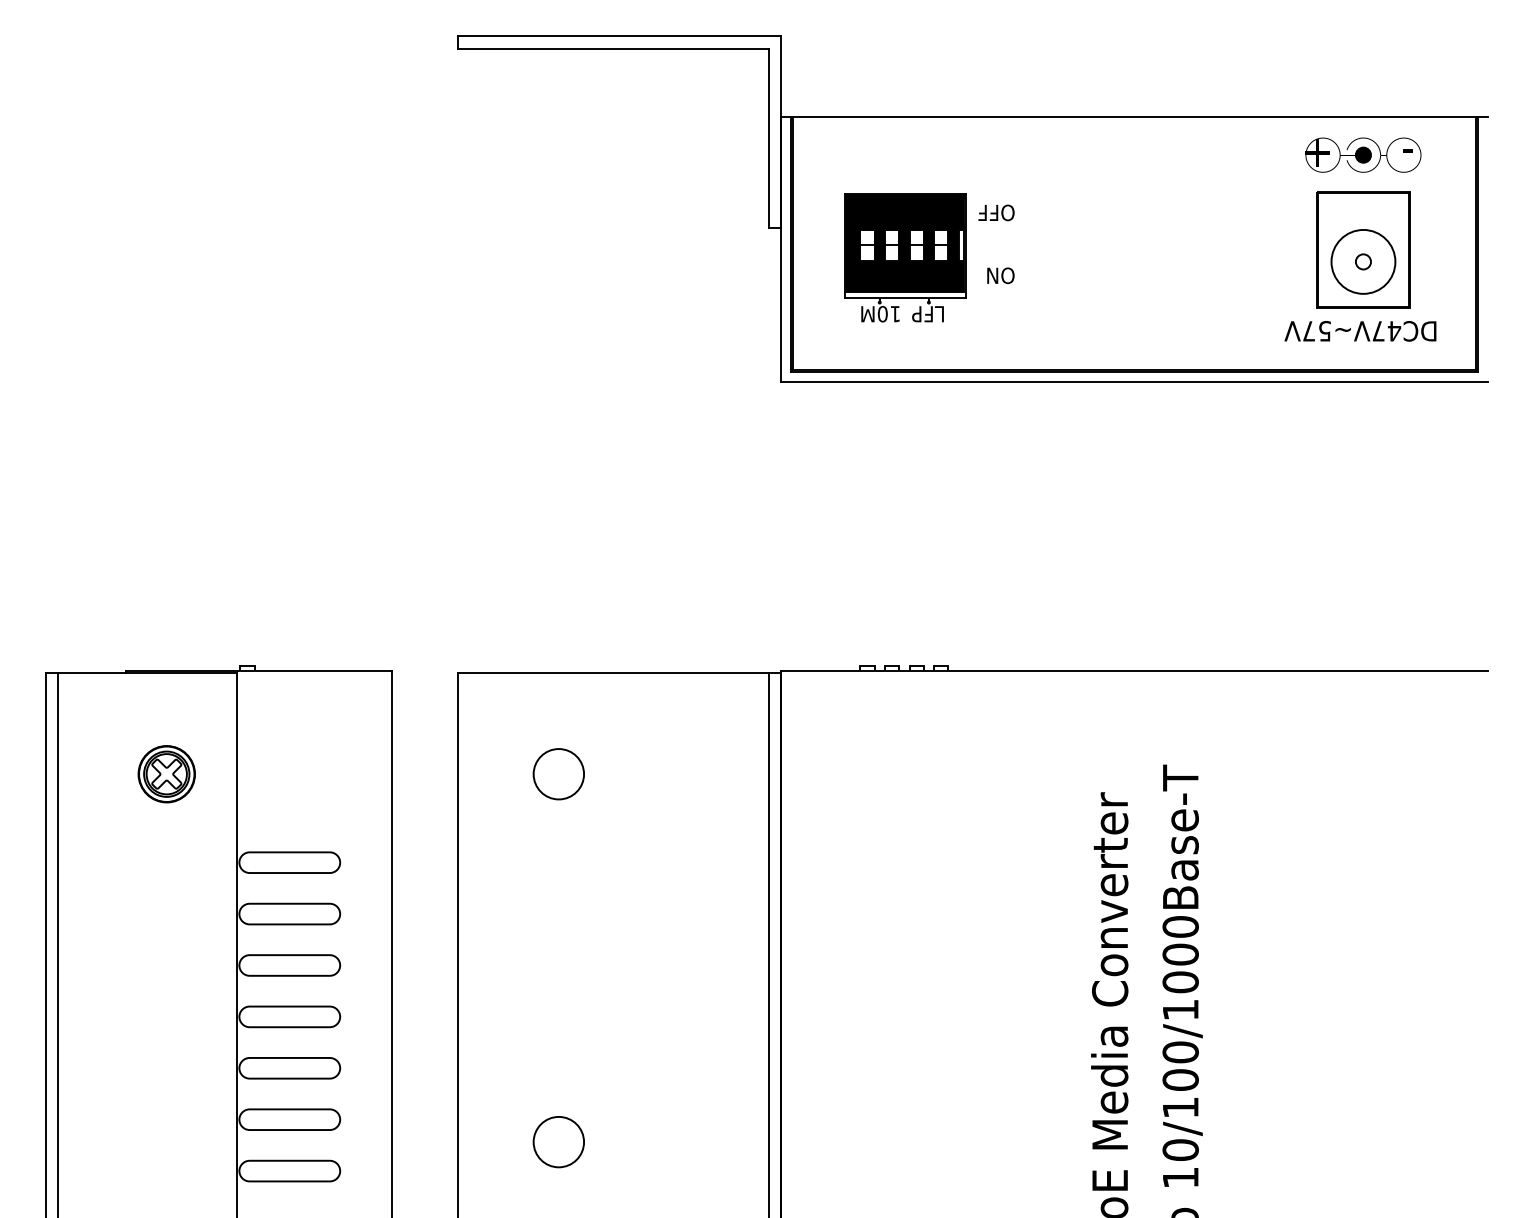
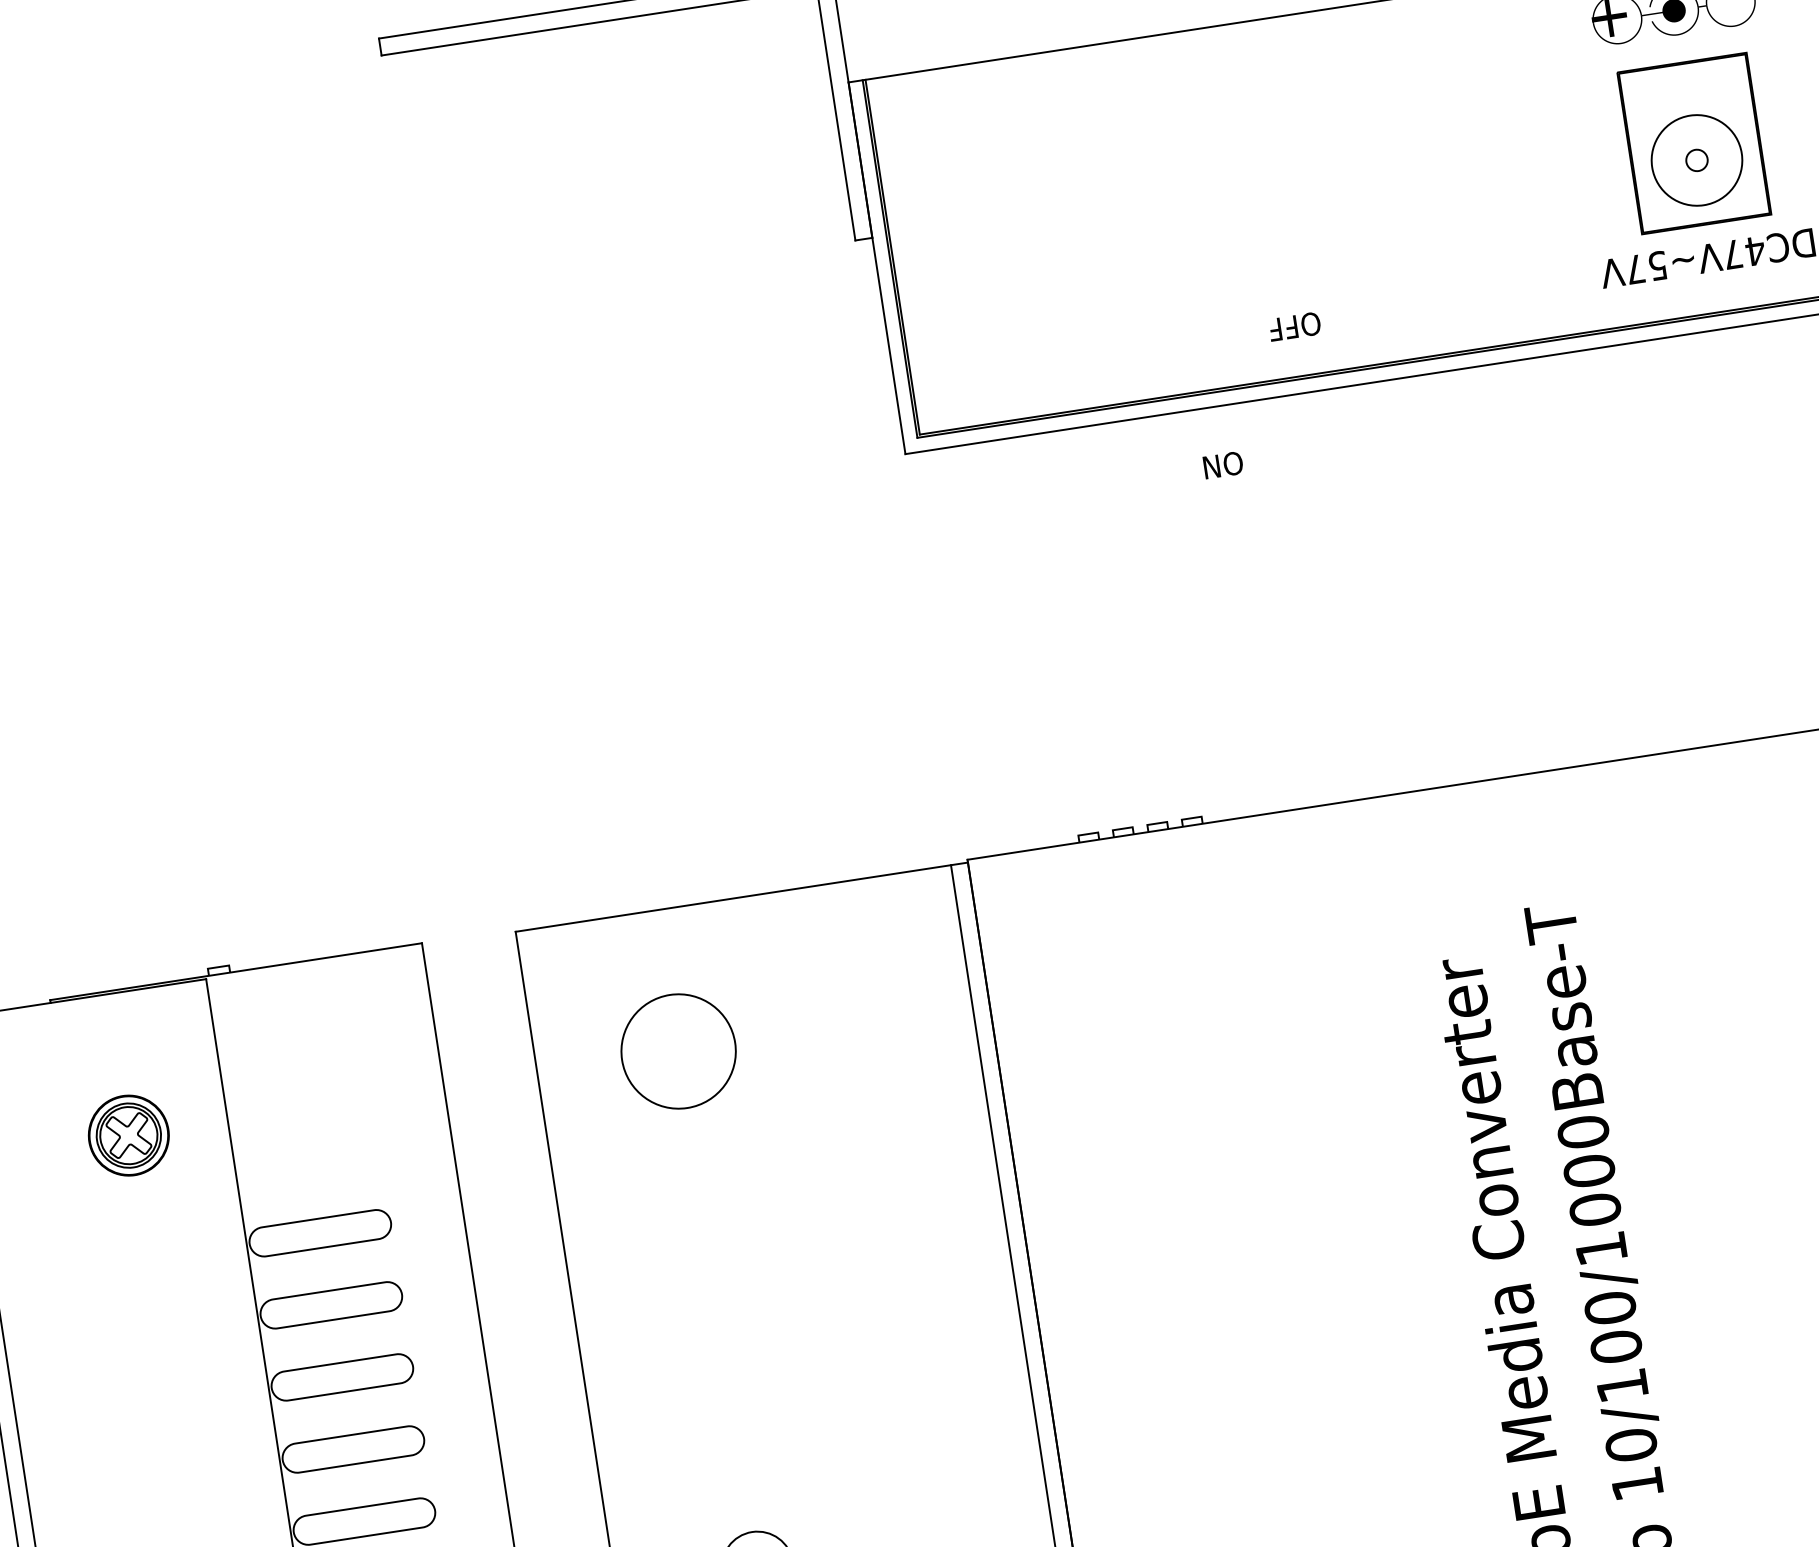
text: (996, 212) -> (1294, 326), moved
part: (905, 257) -> (1053, 252), removed
text: (1000, 275) -> (1222, 464), moved
circle: (558, 774) -> (678, 1051), size x1.6

